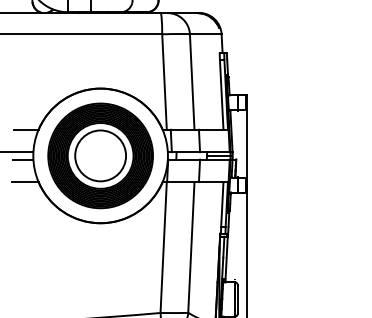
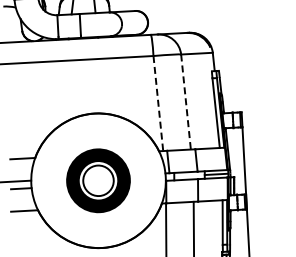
line: (164, 82) -> (158, 104), solid -> dashed
line: (192, 82) -> (186, 102), solid -> dashed
part: (100, 155) -> (98, 180), size x0.6

